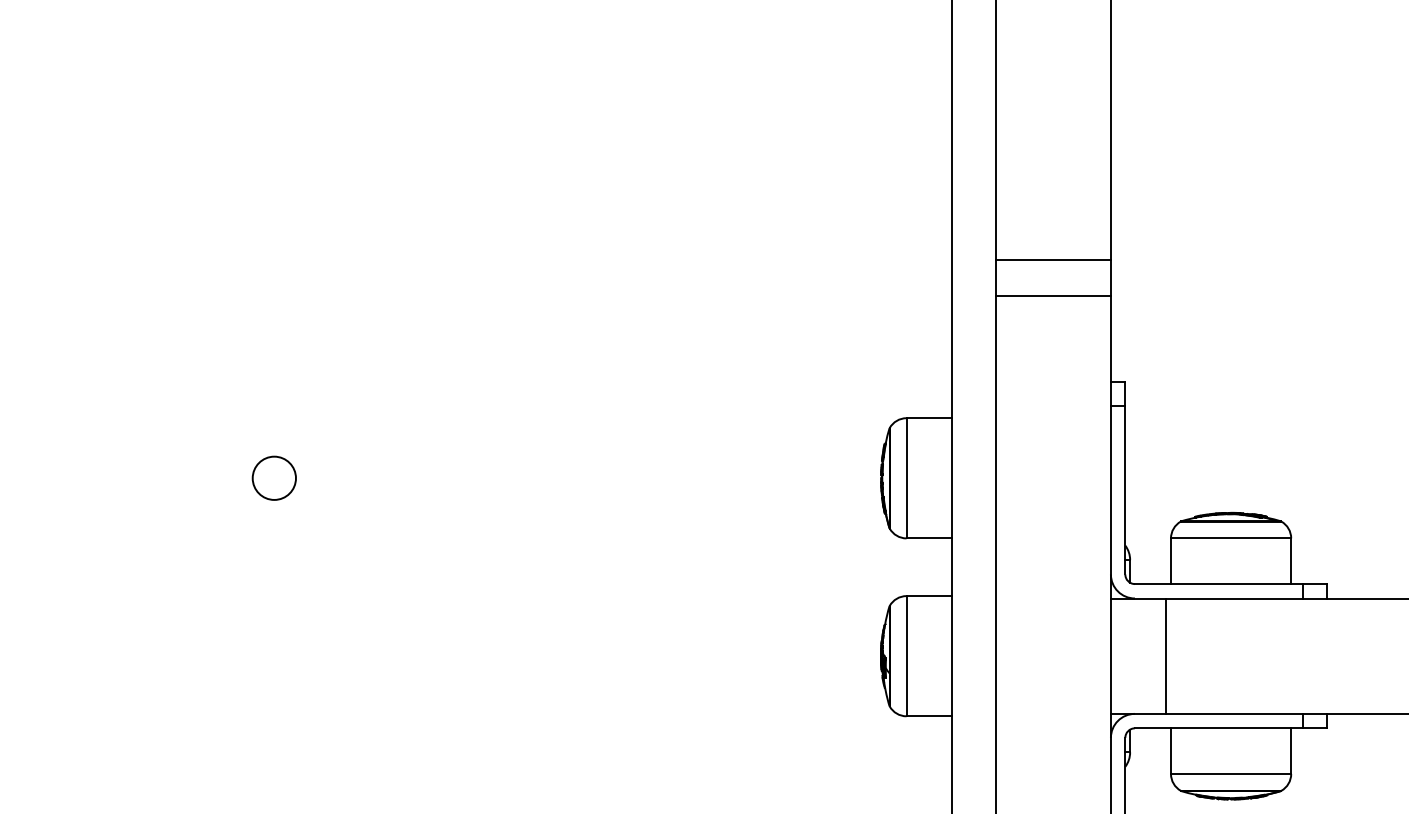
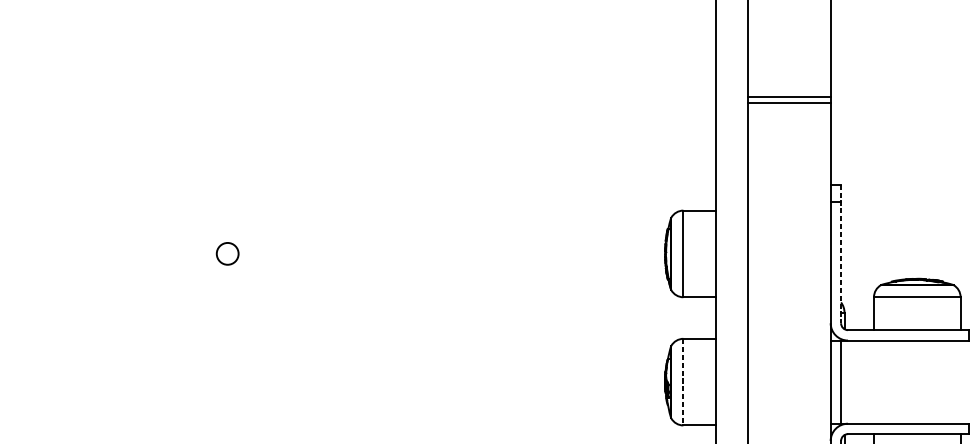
line: (1052, 295) -> (788, 102), moved
circle: (273, 477) -> (227, 253), size x0.7
line: (1125, 478) -> (841, 254), solid -> dashed
line: (1165, 655) -> (840, 381), moved
line: (906, 656) -> (683, 382), solid -> dashed

